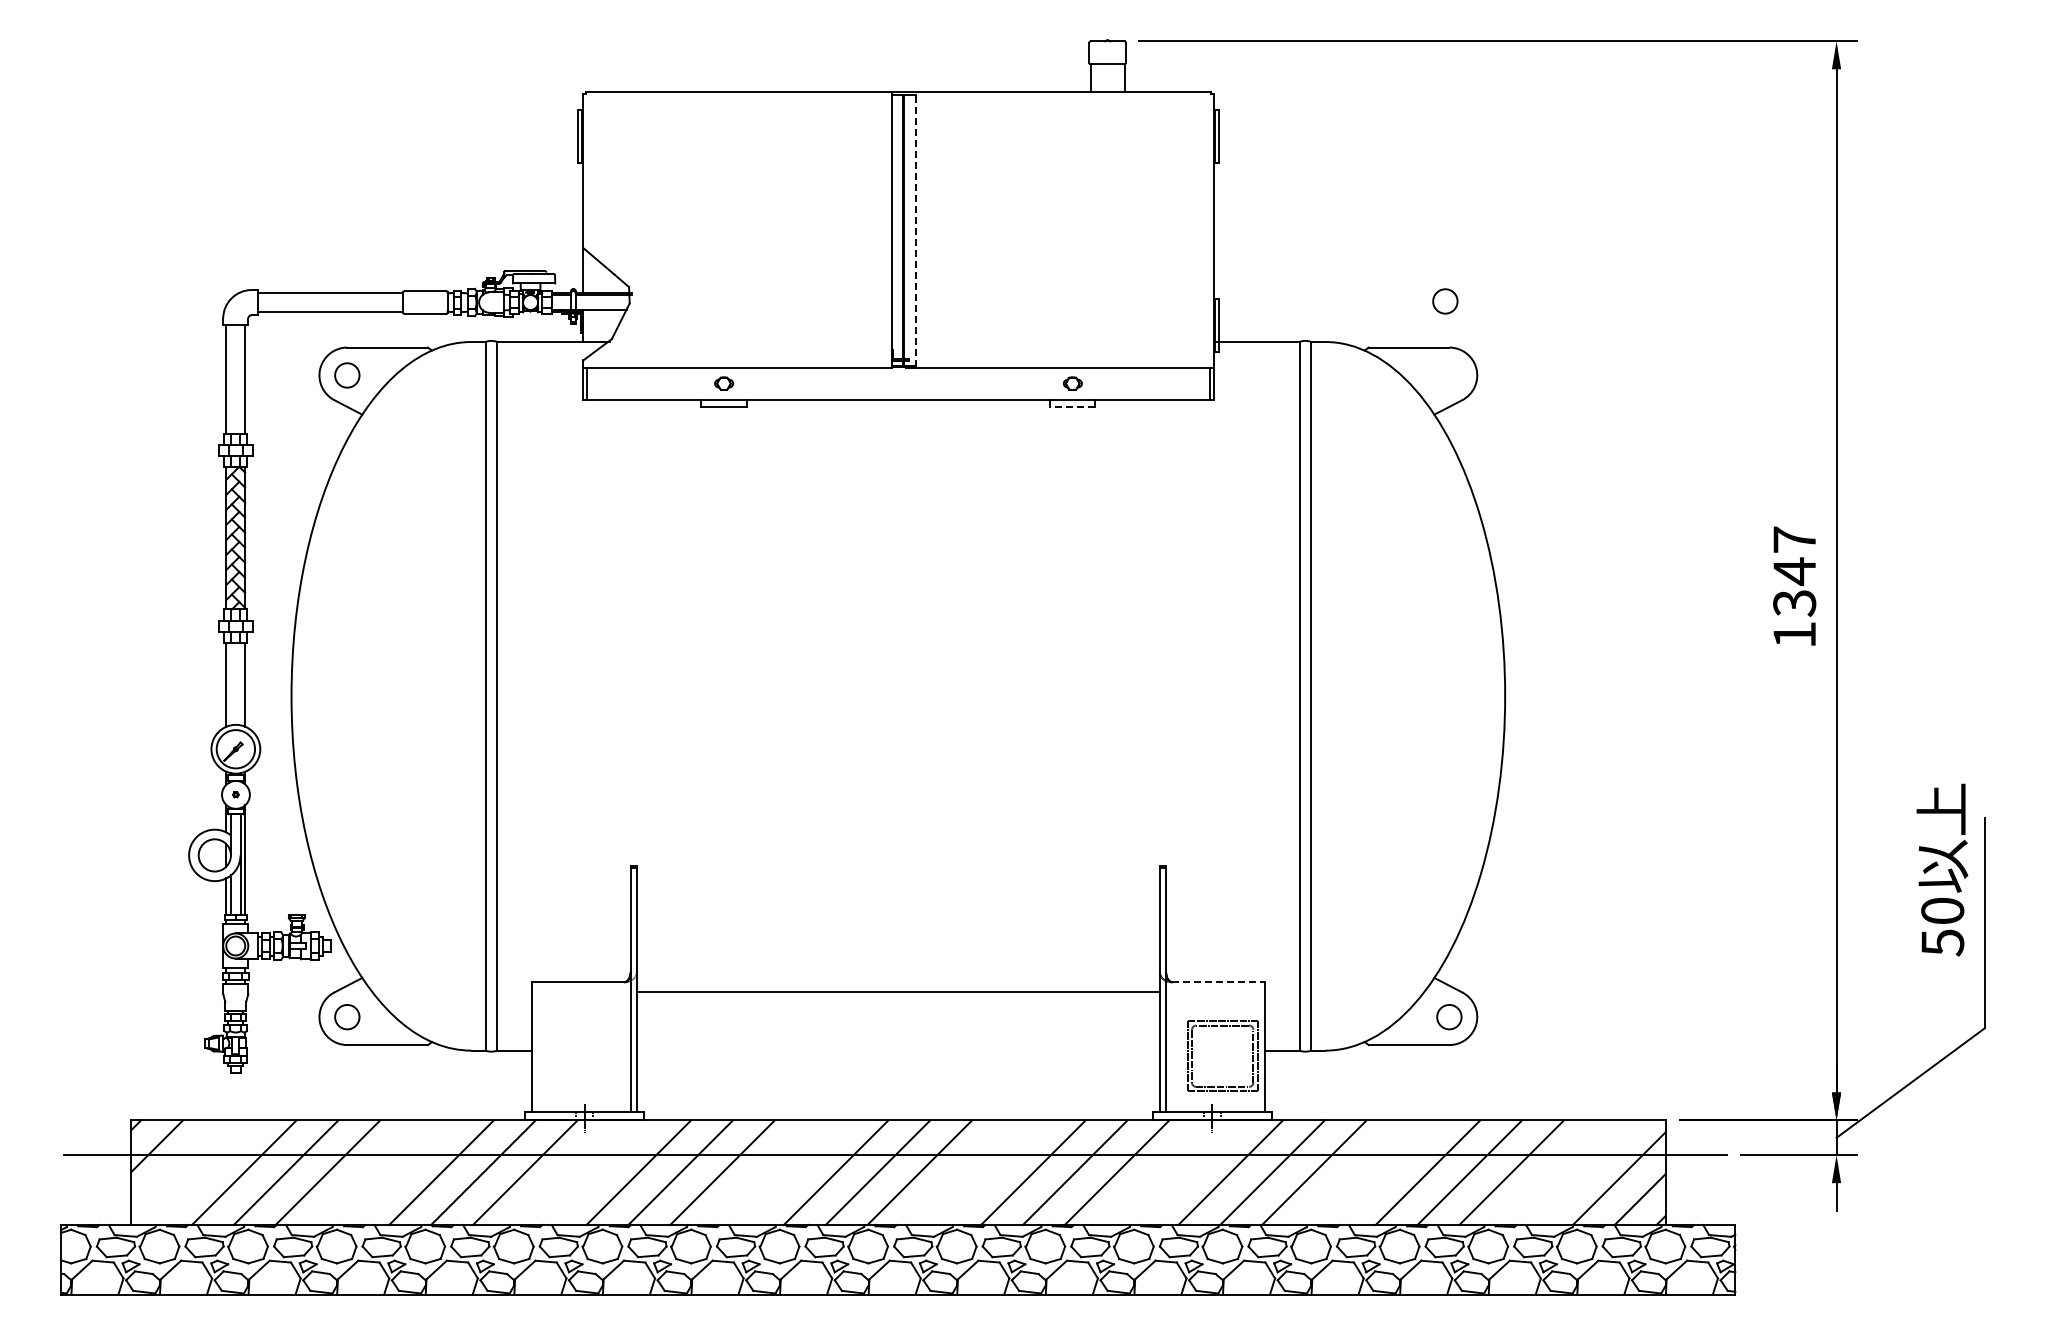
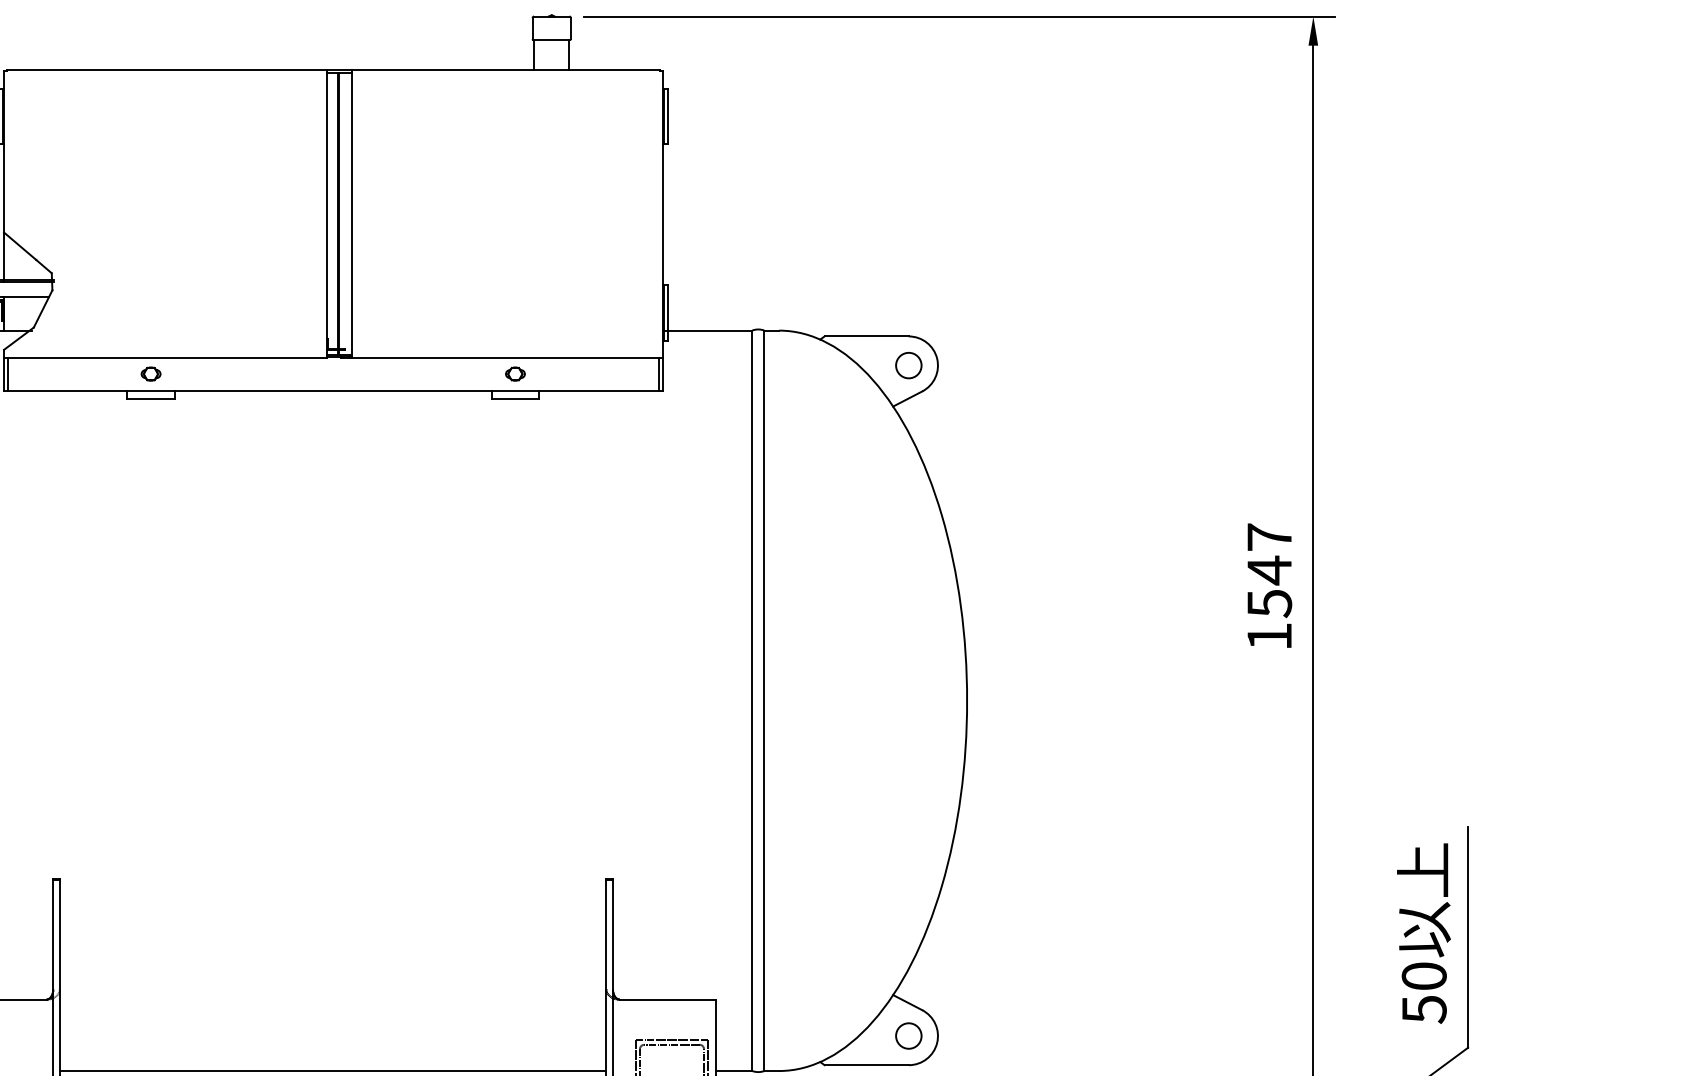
line: (916, 229) -> (352, 213), dashed -> solid
circle: (1445, 301) -> (908, 365), moved
line: (1072, 407) -> (515, 399), dashed -> solid
text: (1794, 603) -> (1269, 603), 1347 -> 1547
text: (1942, 869) -> (1424, 932), moved
line: (1219, 982) -> (668, 999), dashed -> solid
line: (897, 991) -> (332, 1070), moved

